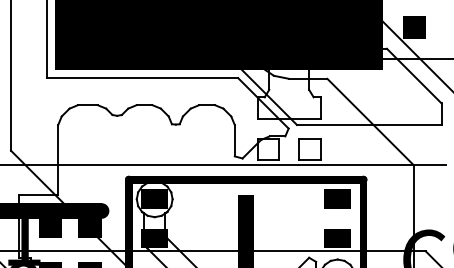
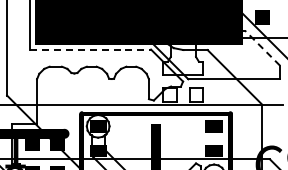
line: (413, 76) -> (262, 48), solid -> dashed
line: (142, 77) -> (90, 49), solid -> dashed

